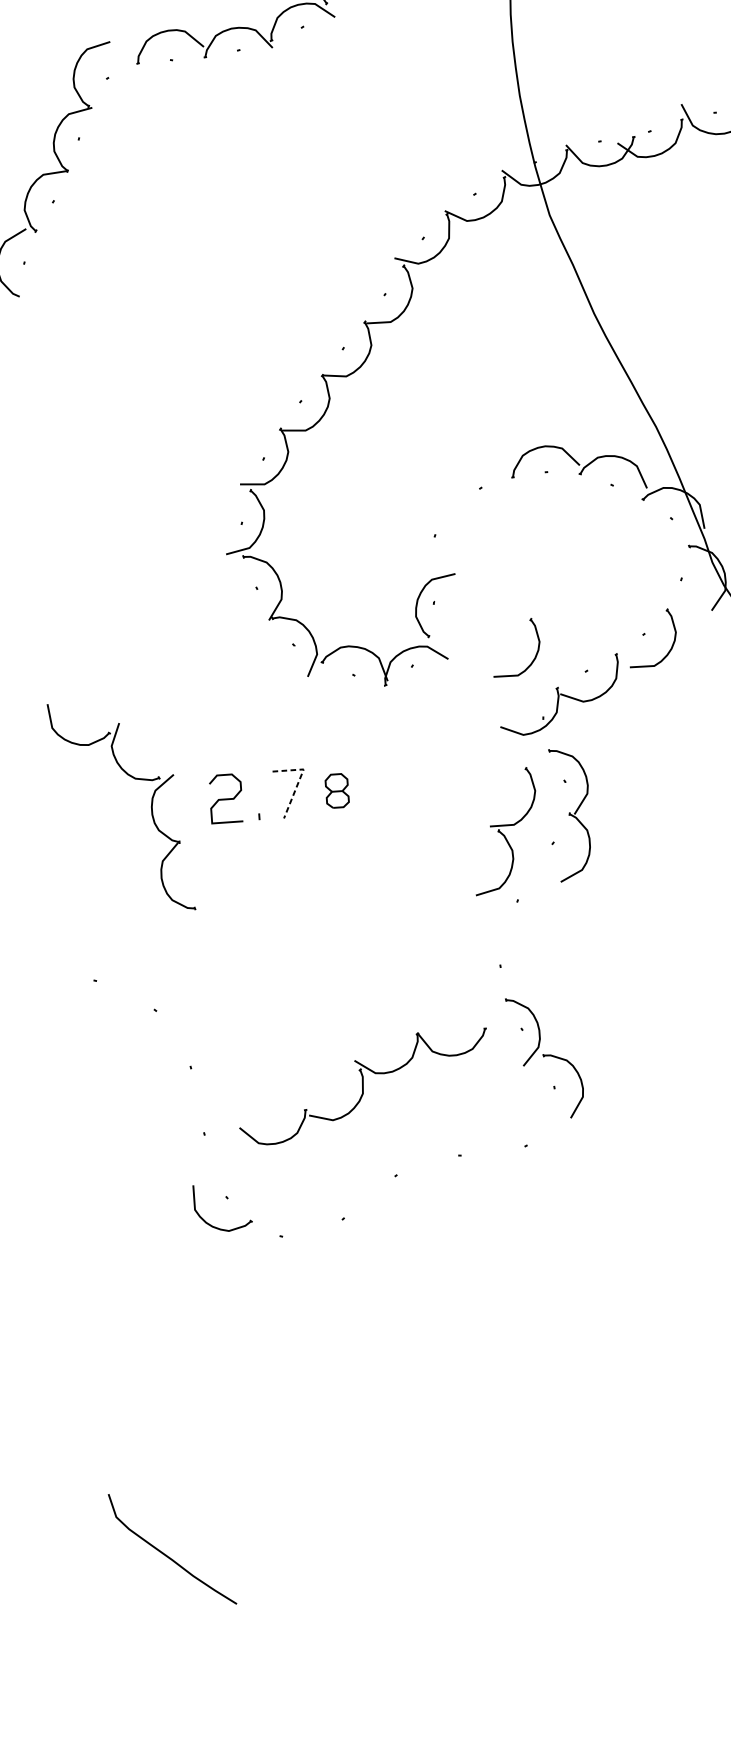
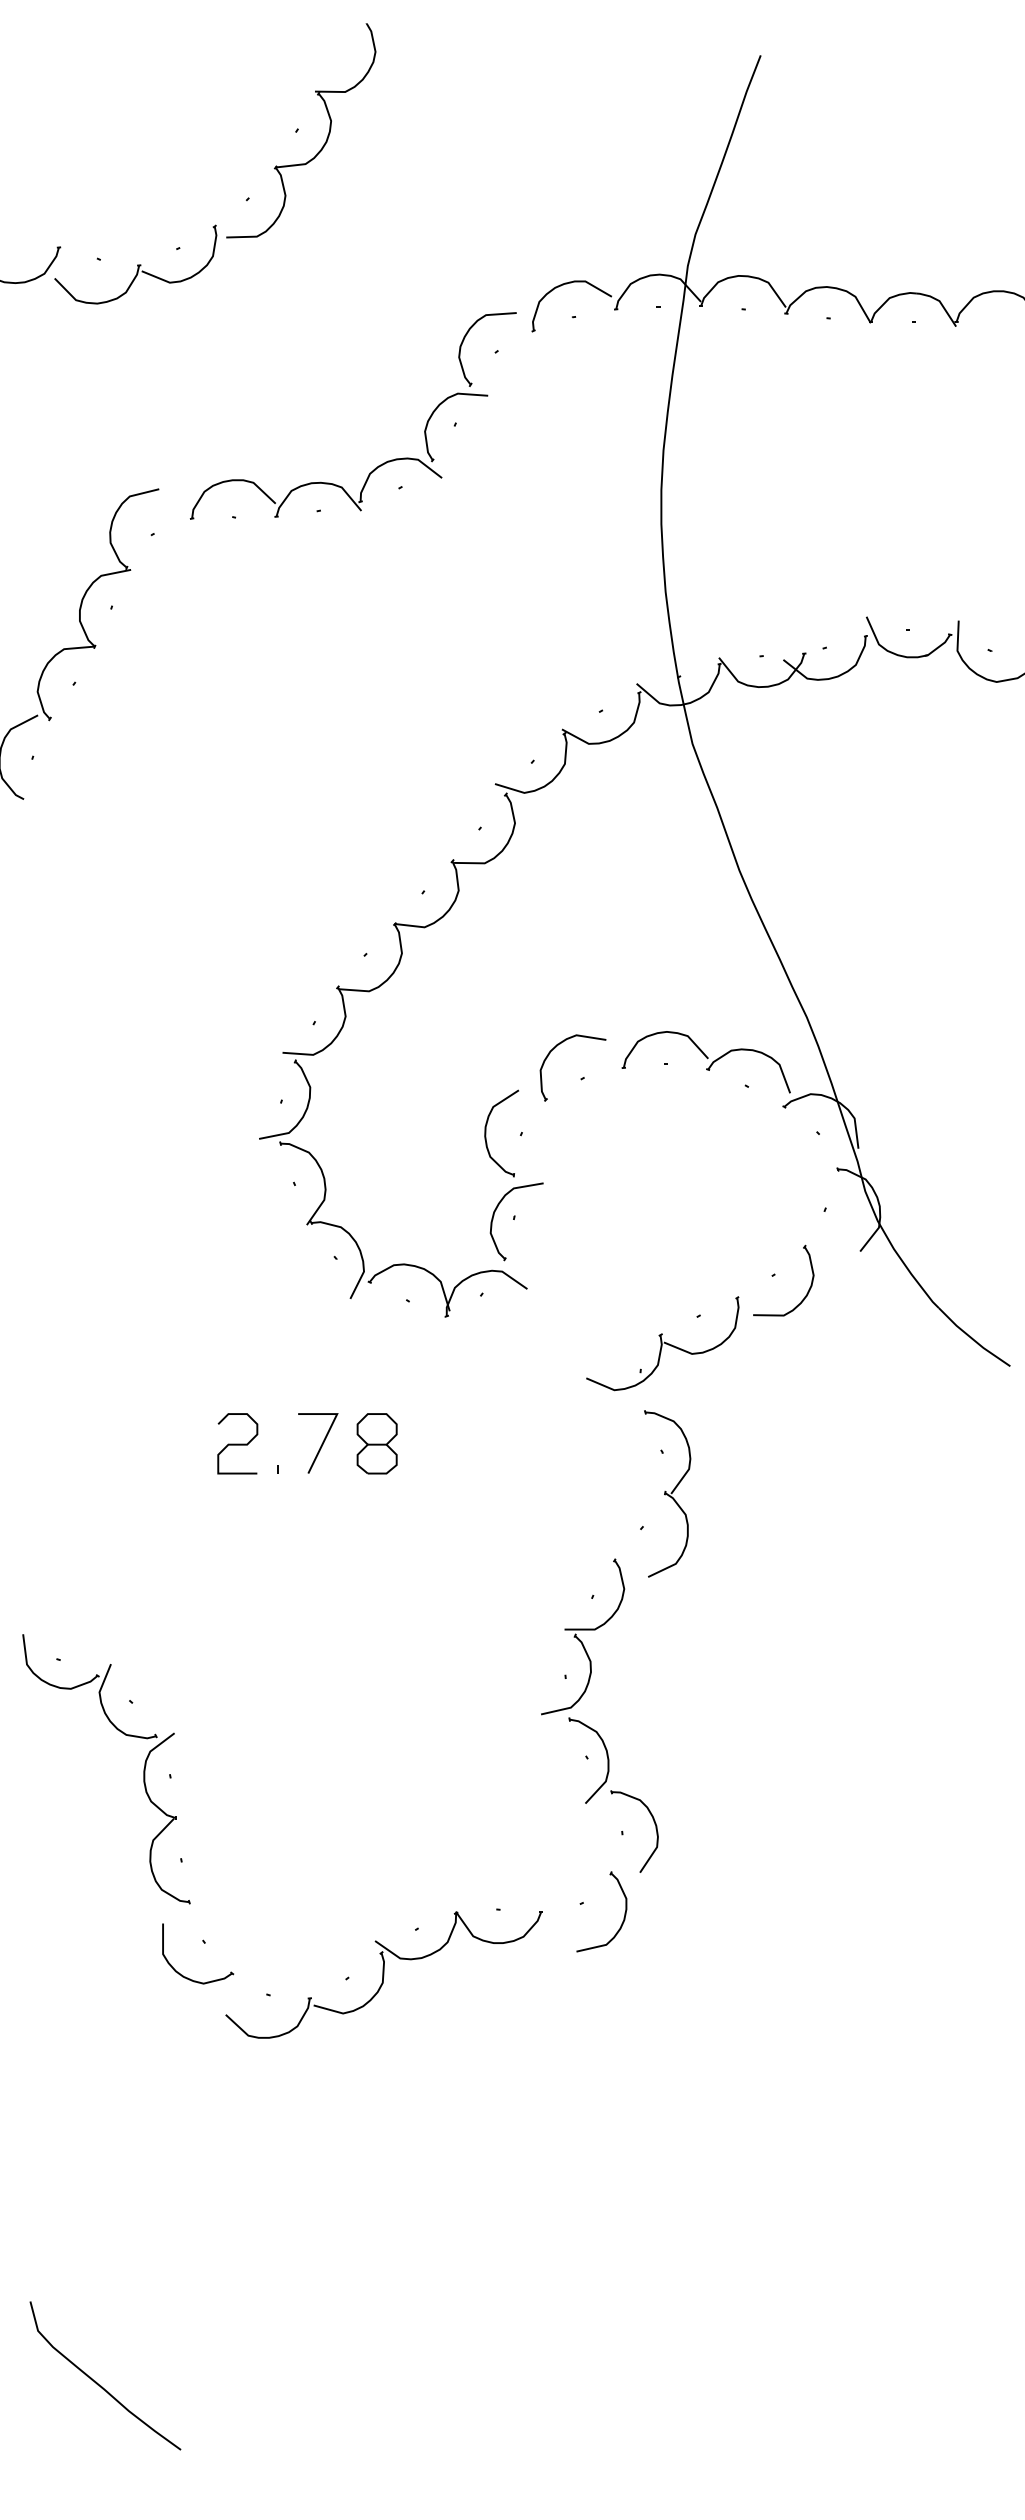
part: (456, 466) -> (554, 1049), added
part: (407, 537) -> (486, 1133), added
part: (535, 655) -> (636, 1291), removed
line: (299, 778) -> (331, 1425), dashed -> solid
part: (336, 790) -> (376, 1443), size x1.43
part: (151, 805) -> (143, 1769), moved
part: (505, 830) -> (583, 1636), moved
part: (363, 1086) -> (383, 1974), moved
part: (560, 1154) -> (623, 1917), added

